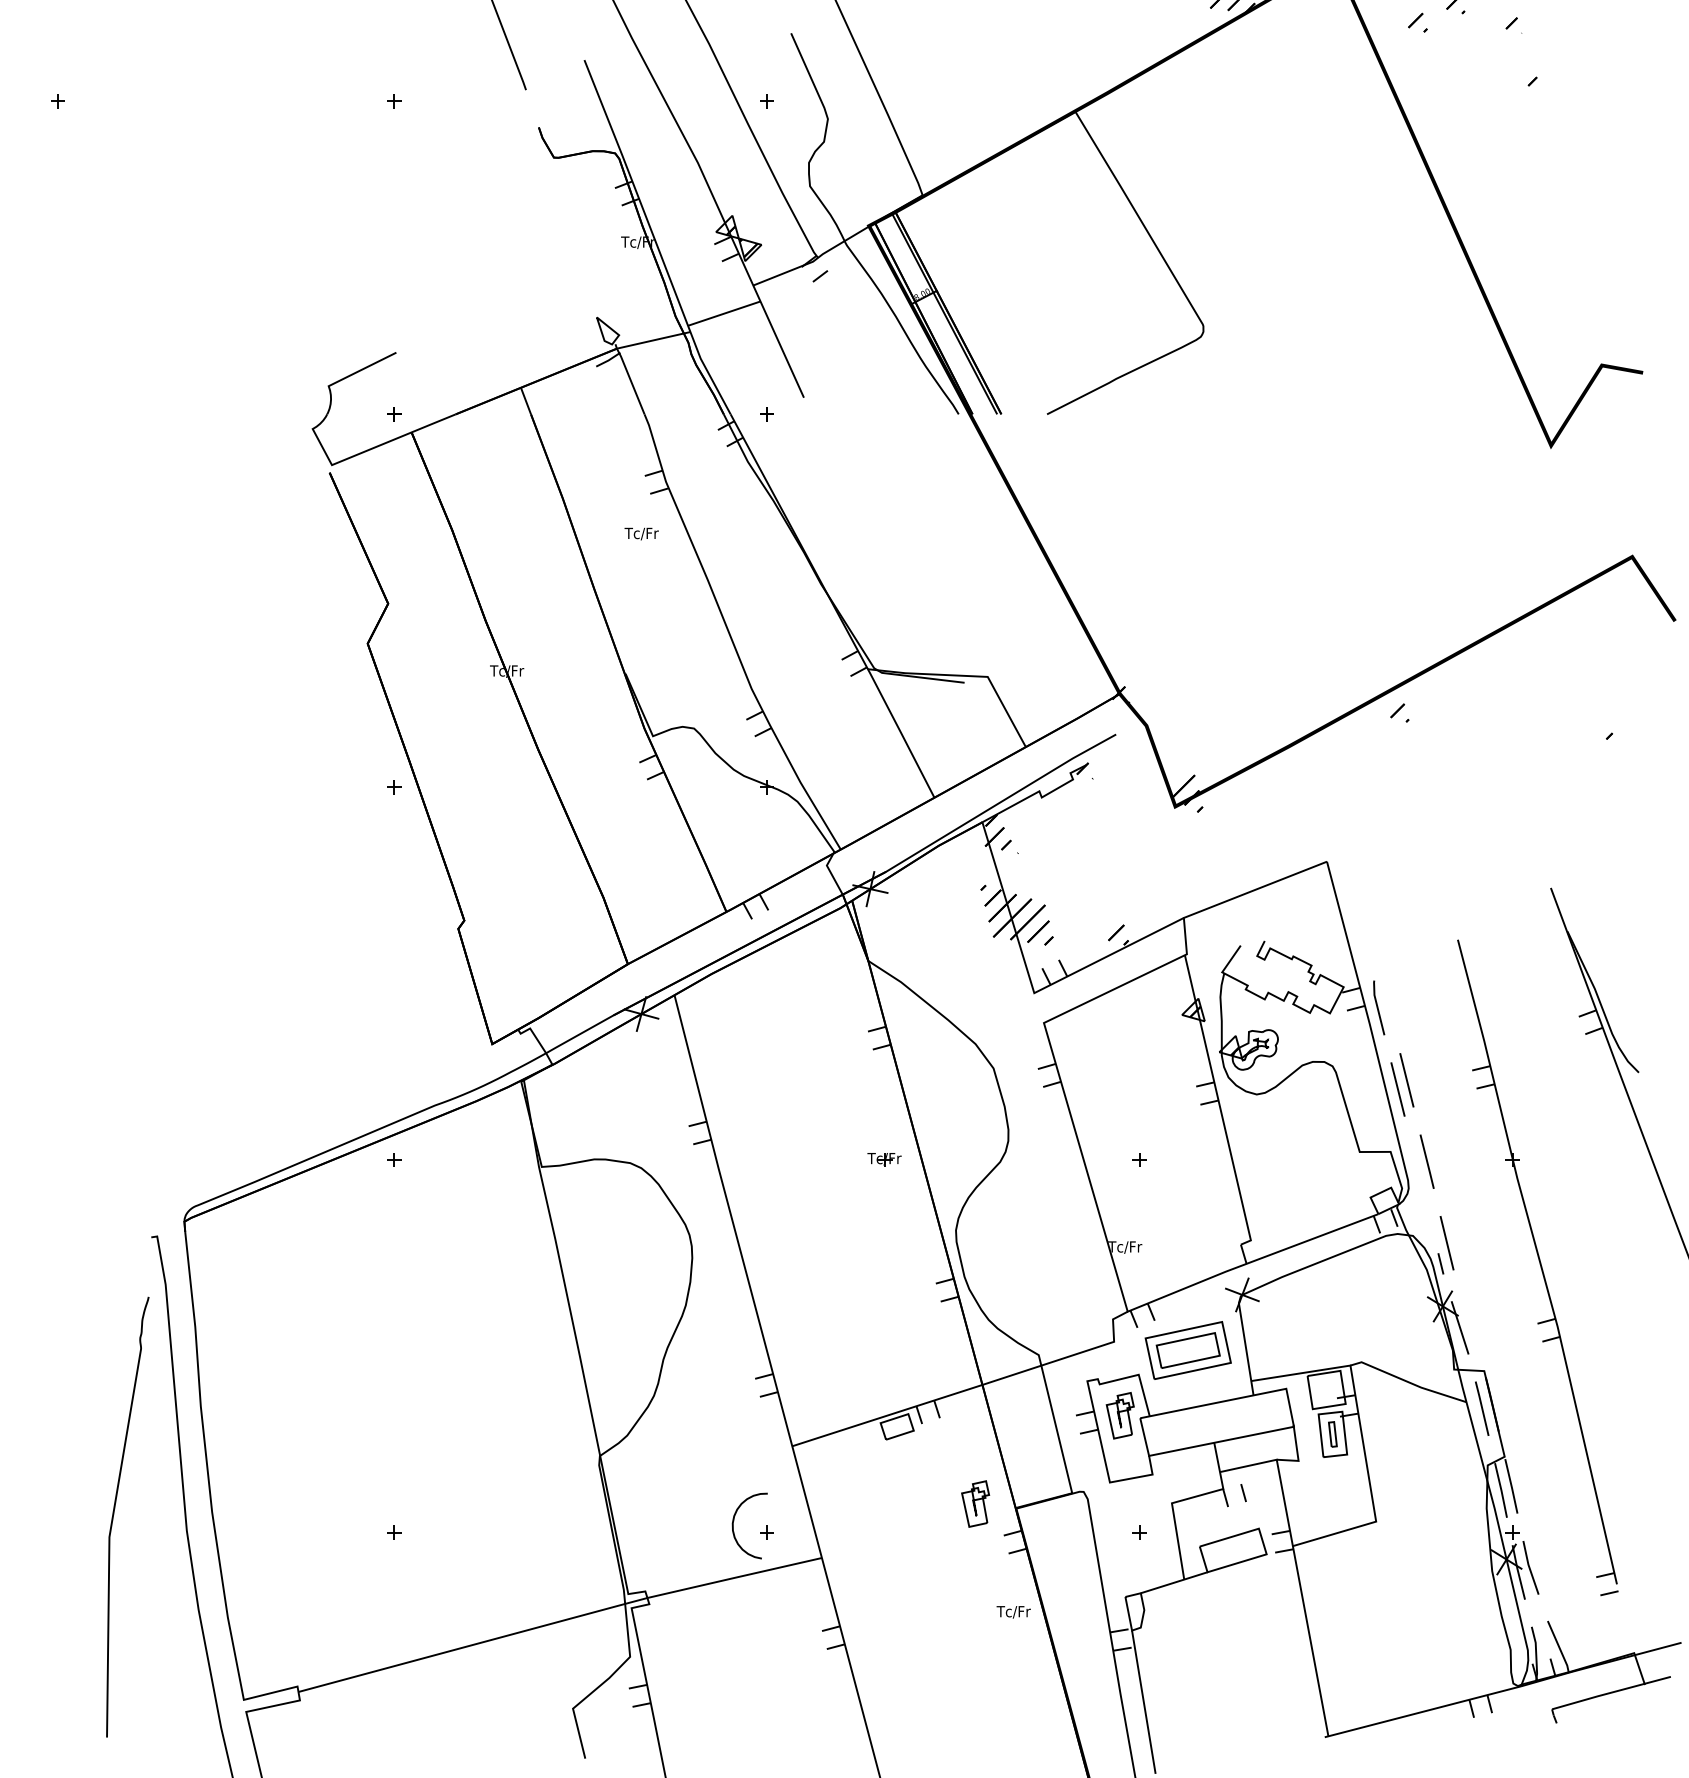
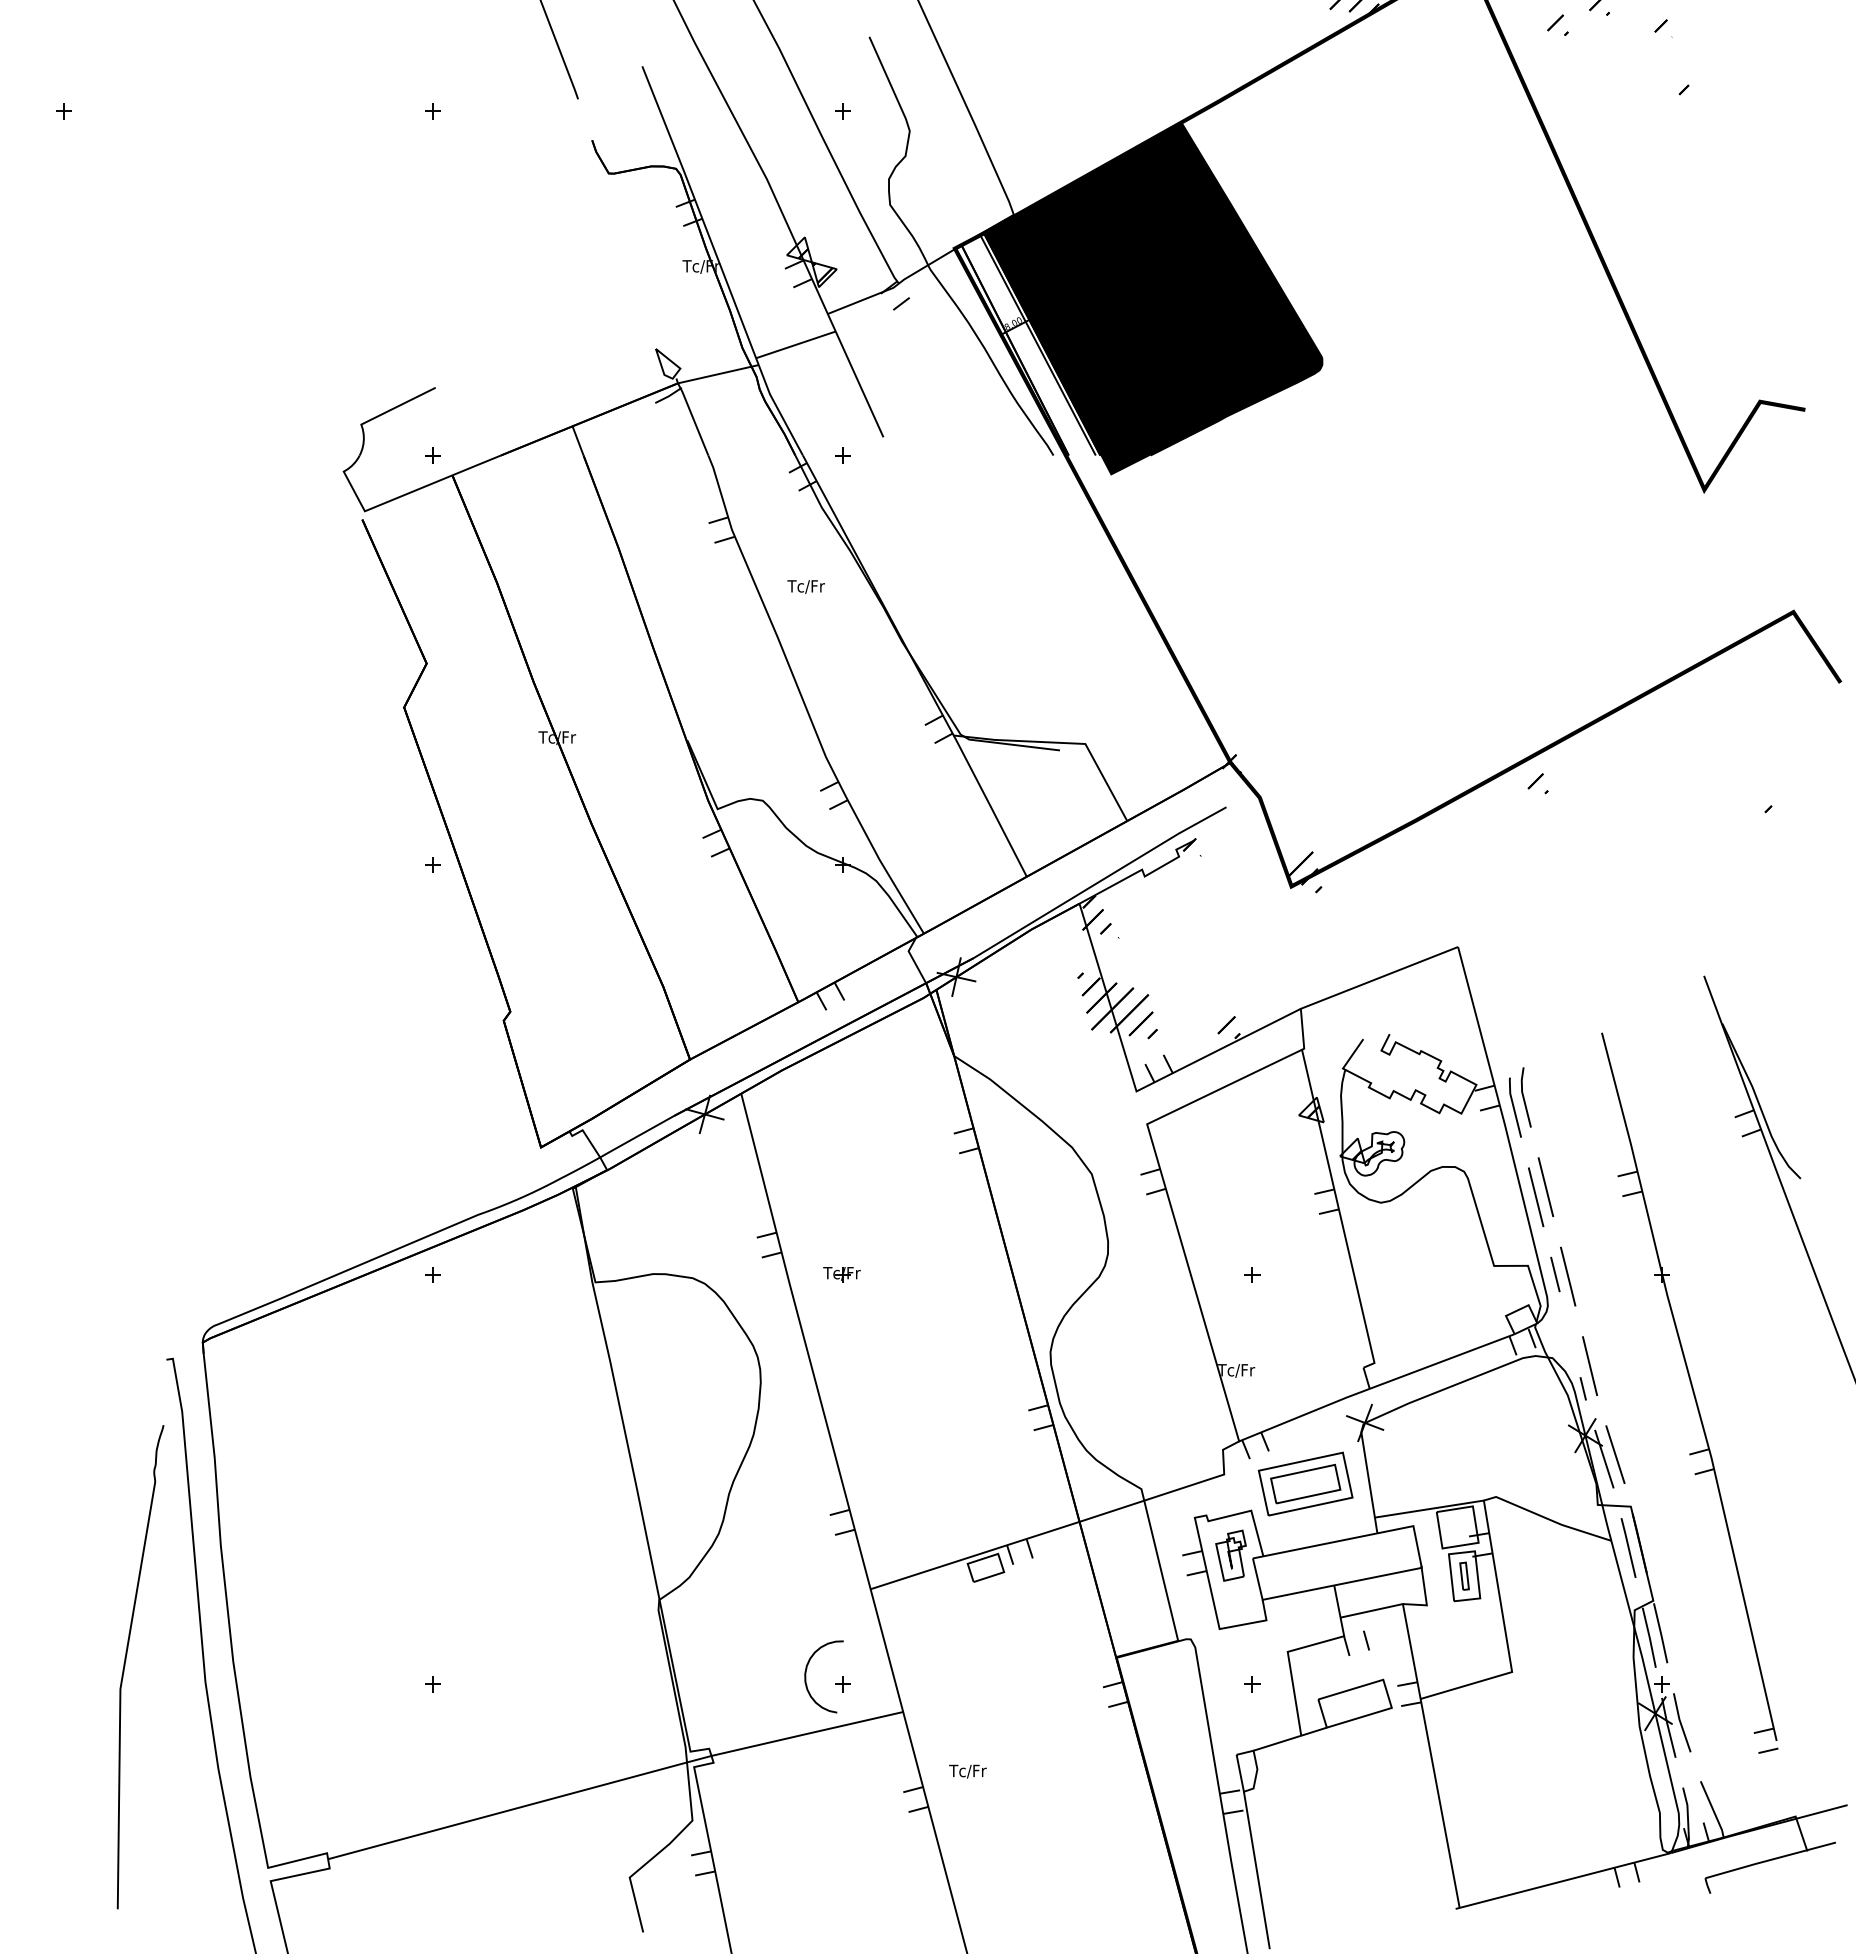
fill: (1049, 271) -> (1153, 298), added
text: (641, 533) -> (805, 586), moved
line: (1387, 998) -> (1524, 1097), added
part: (884, 1159) -> (841, 1274), moved
line: (1415, 1159) -> (1555, 1274), added
line: (1470, 1323) -> (1615, 1454), added
part: (975, 1503) -> (1071, 1652), removed
text: (1013, 1612) -> (967, 1771), moved

